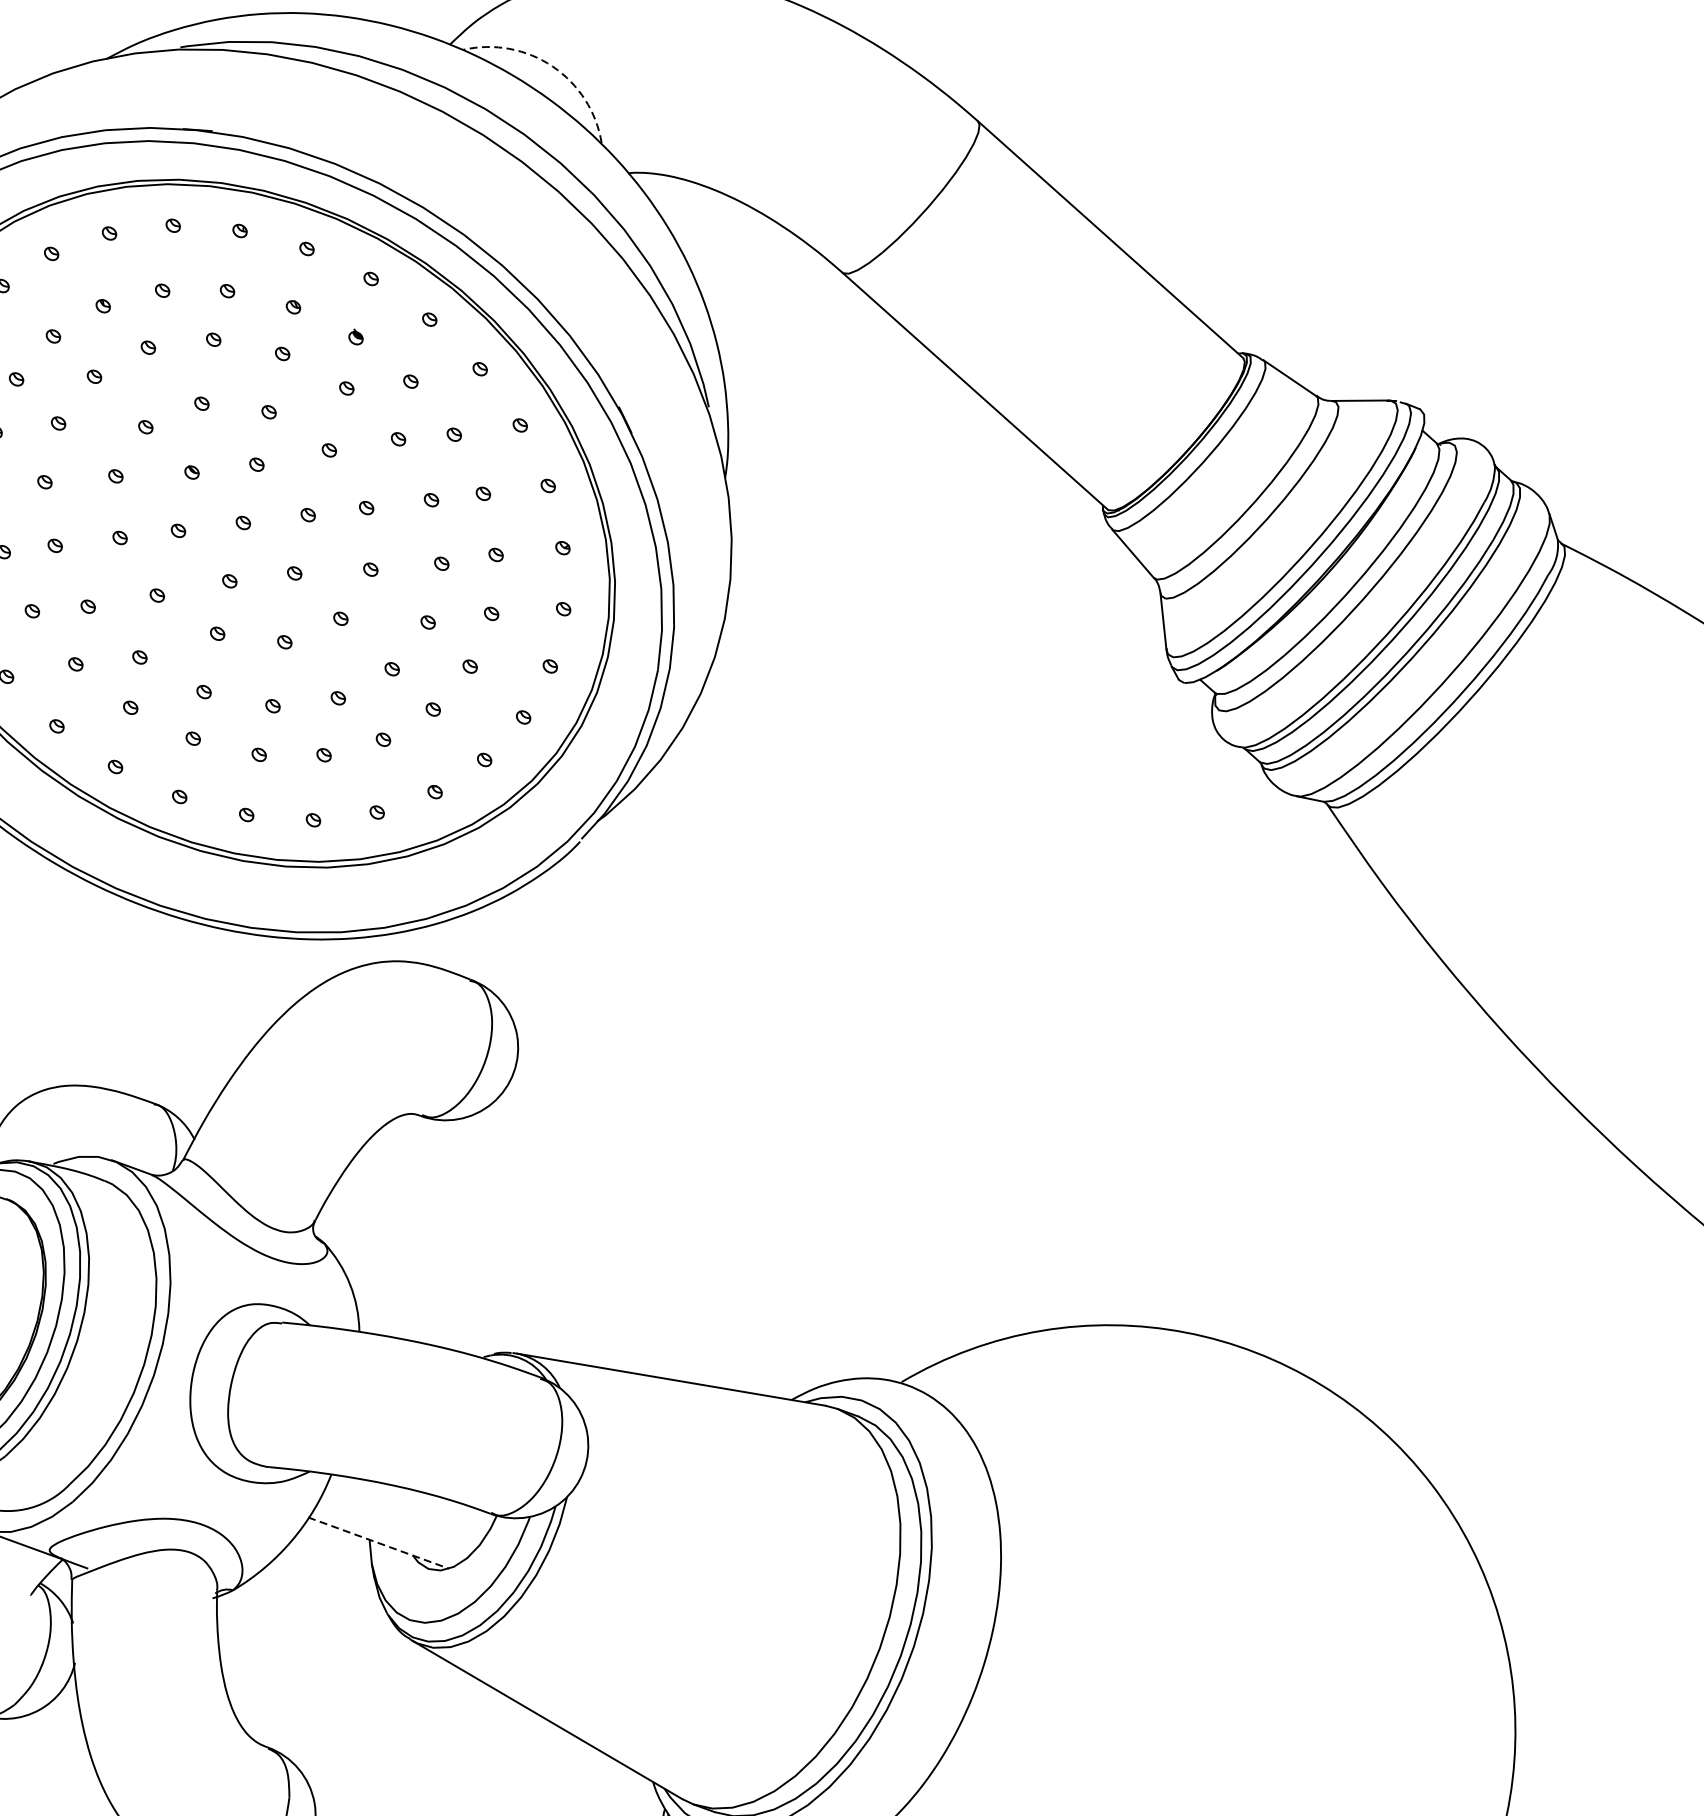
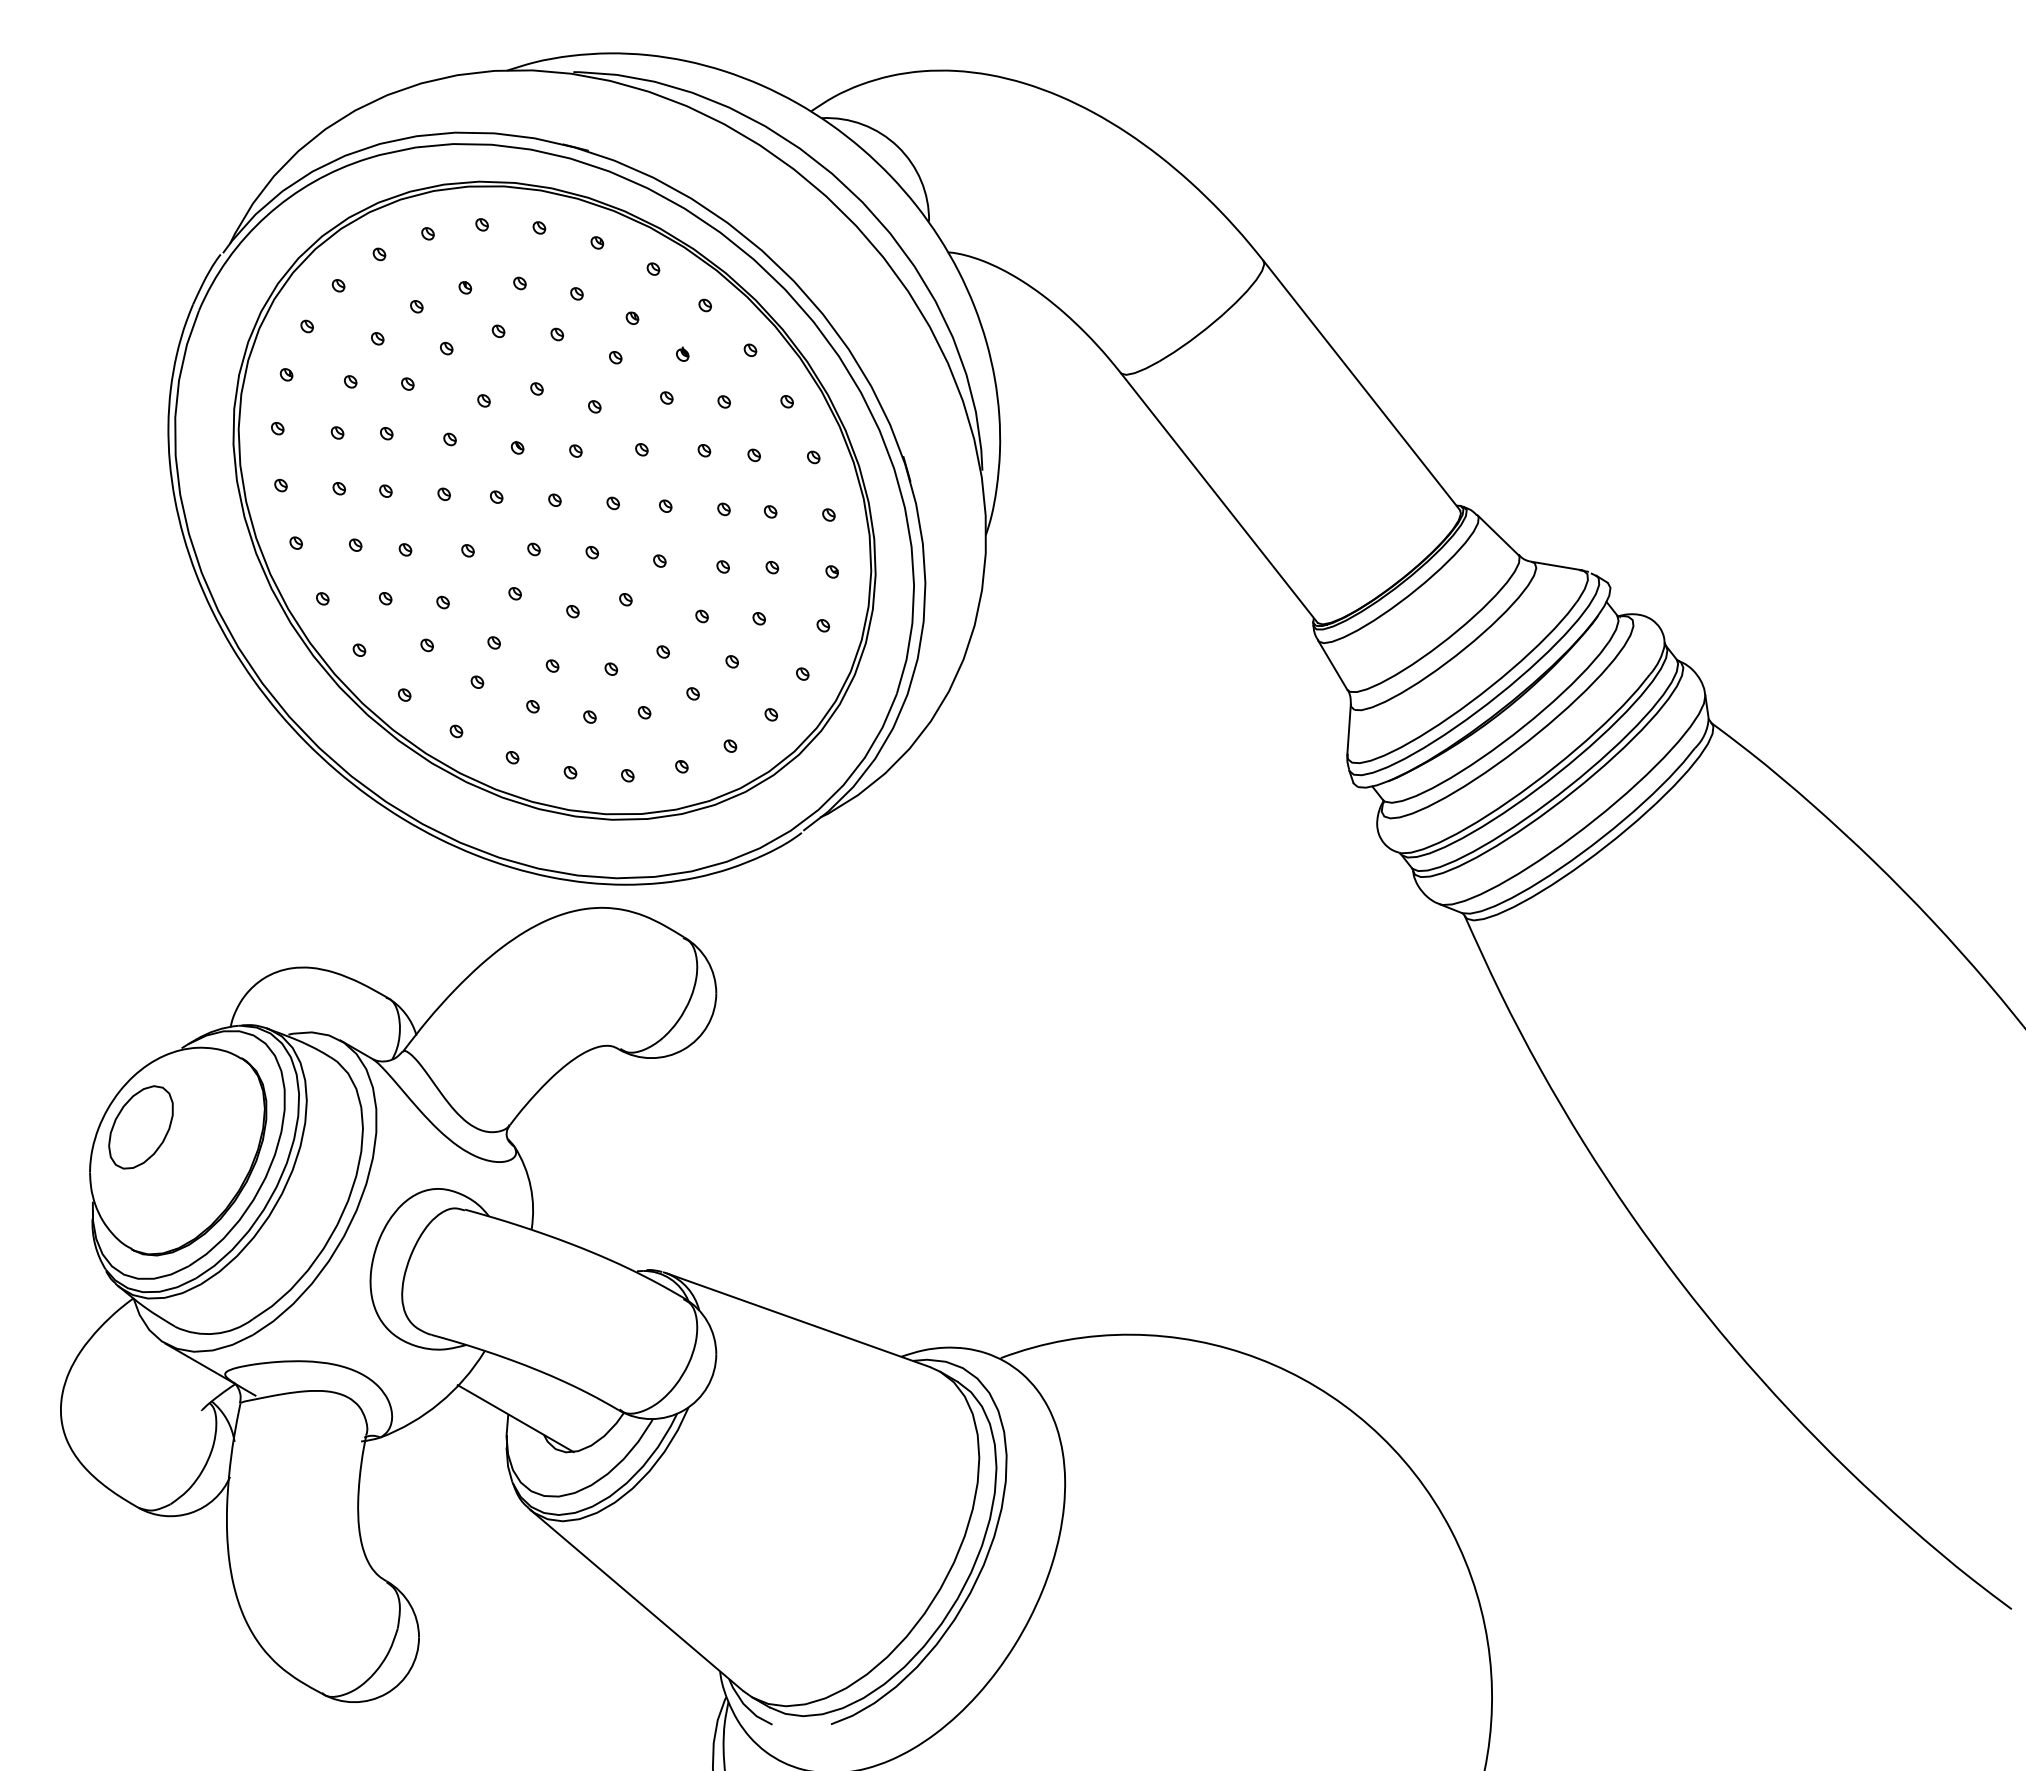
arc: (552, 66) -> (897, 146), dashed -> solid
line: (378, 1543) -> (515, 1418), dashed -> solid

